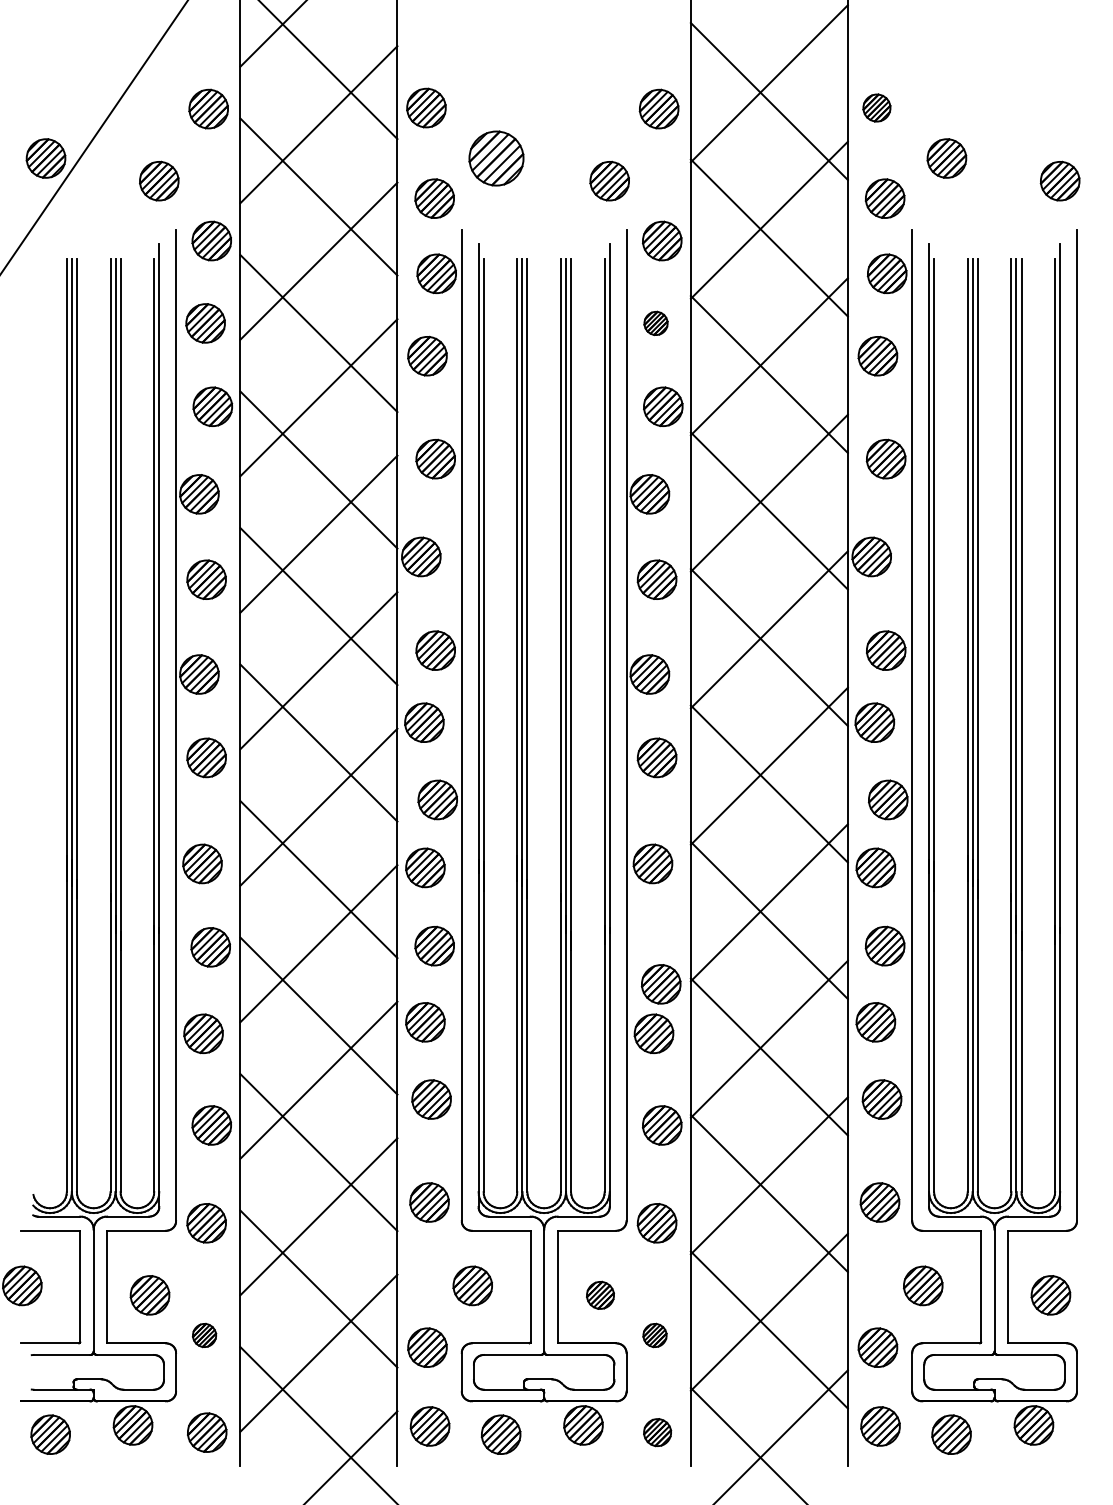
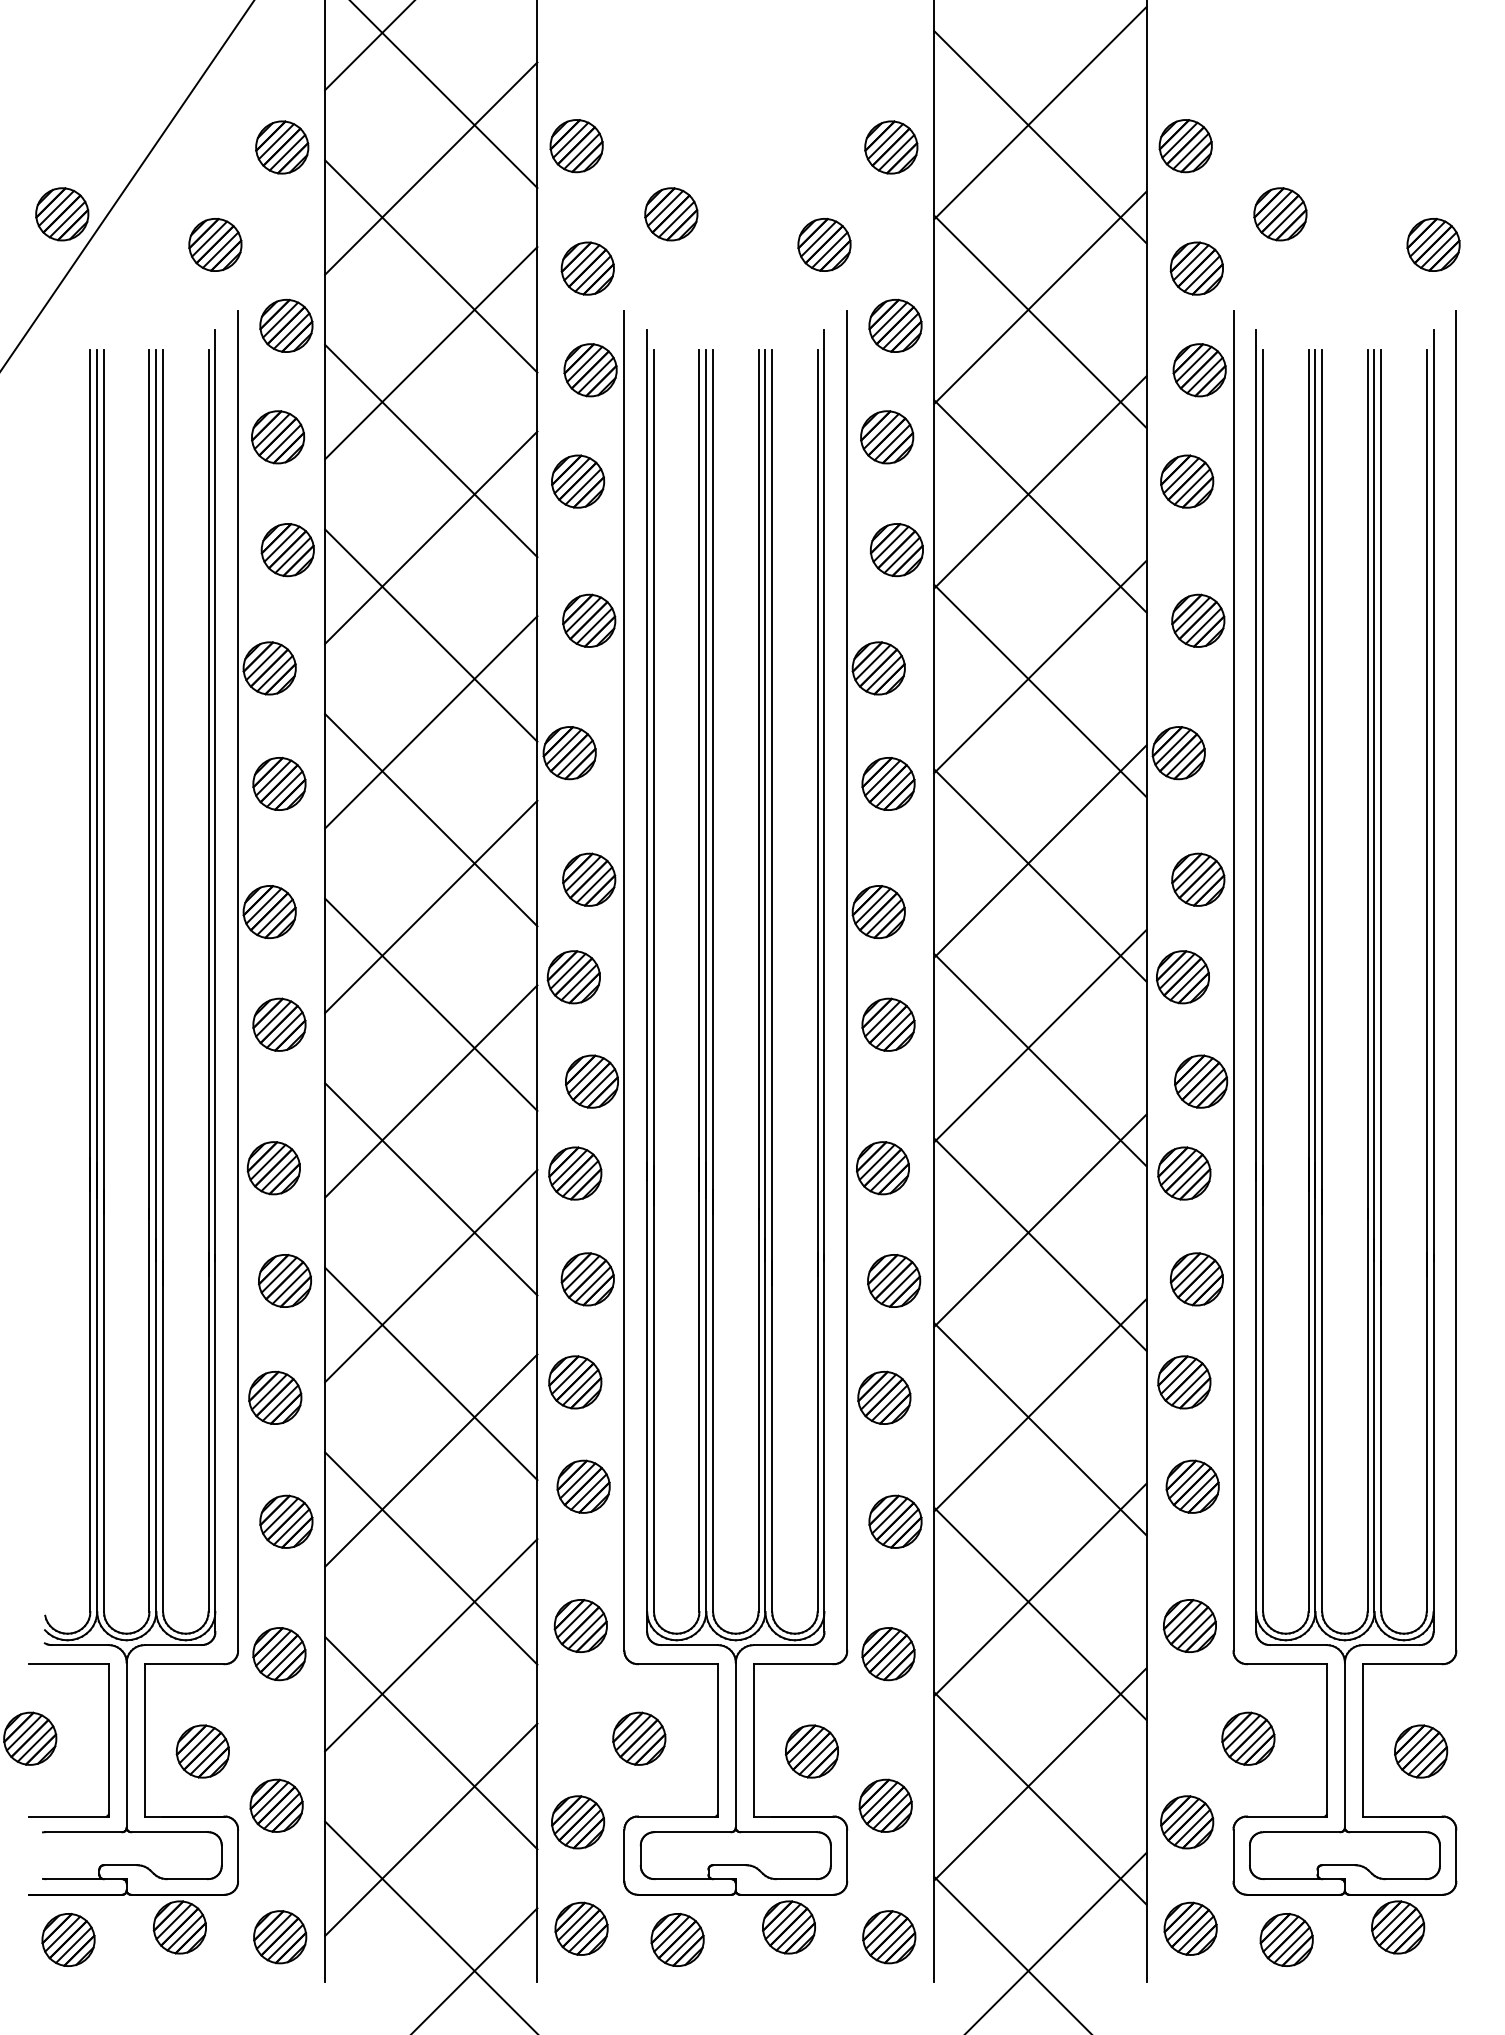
part: (876, 107) -> (1185, 145), size x1.43
part: (496, 158) -> (671, 214), size x0.71
part: (655, 323) -> (886, 437), size x1.67
part: (660, 984) -> (893, 1281), moved
part: (600, 1295) -> (811, 1751), size x1.43
part: (204, 1335) -> (276, 1805), size x1.67
part: (654, 1335) -> (885, 1805), size x1.67
part: (657, 1432) -> (889, 1936), size x1.43

